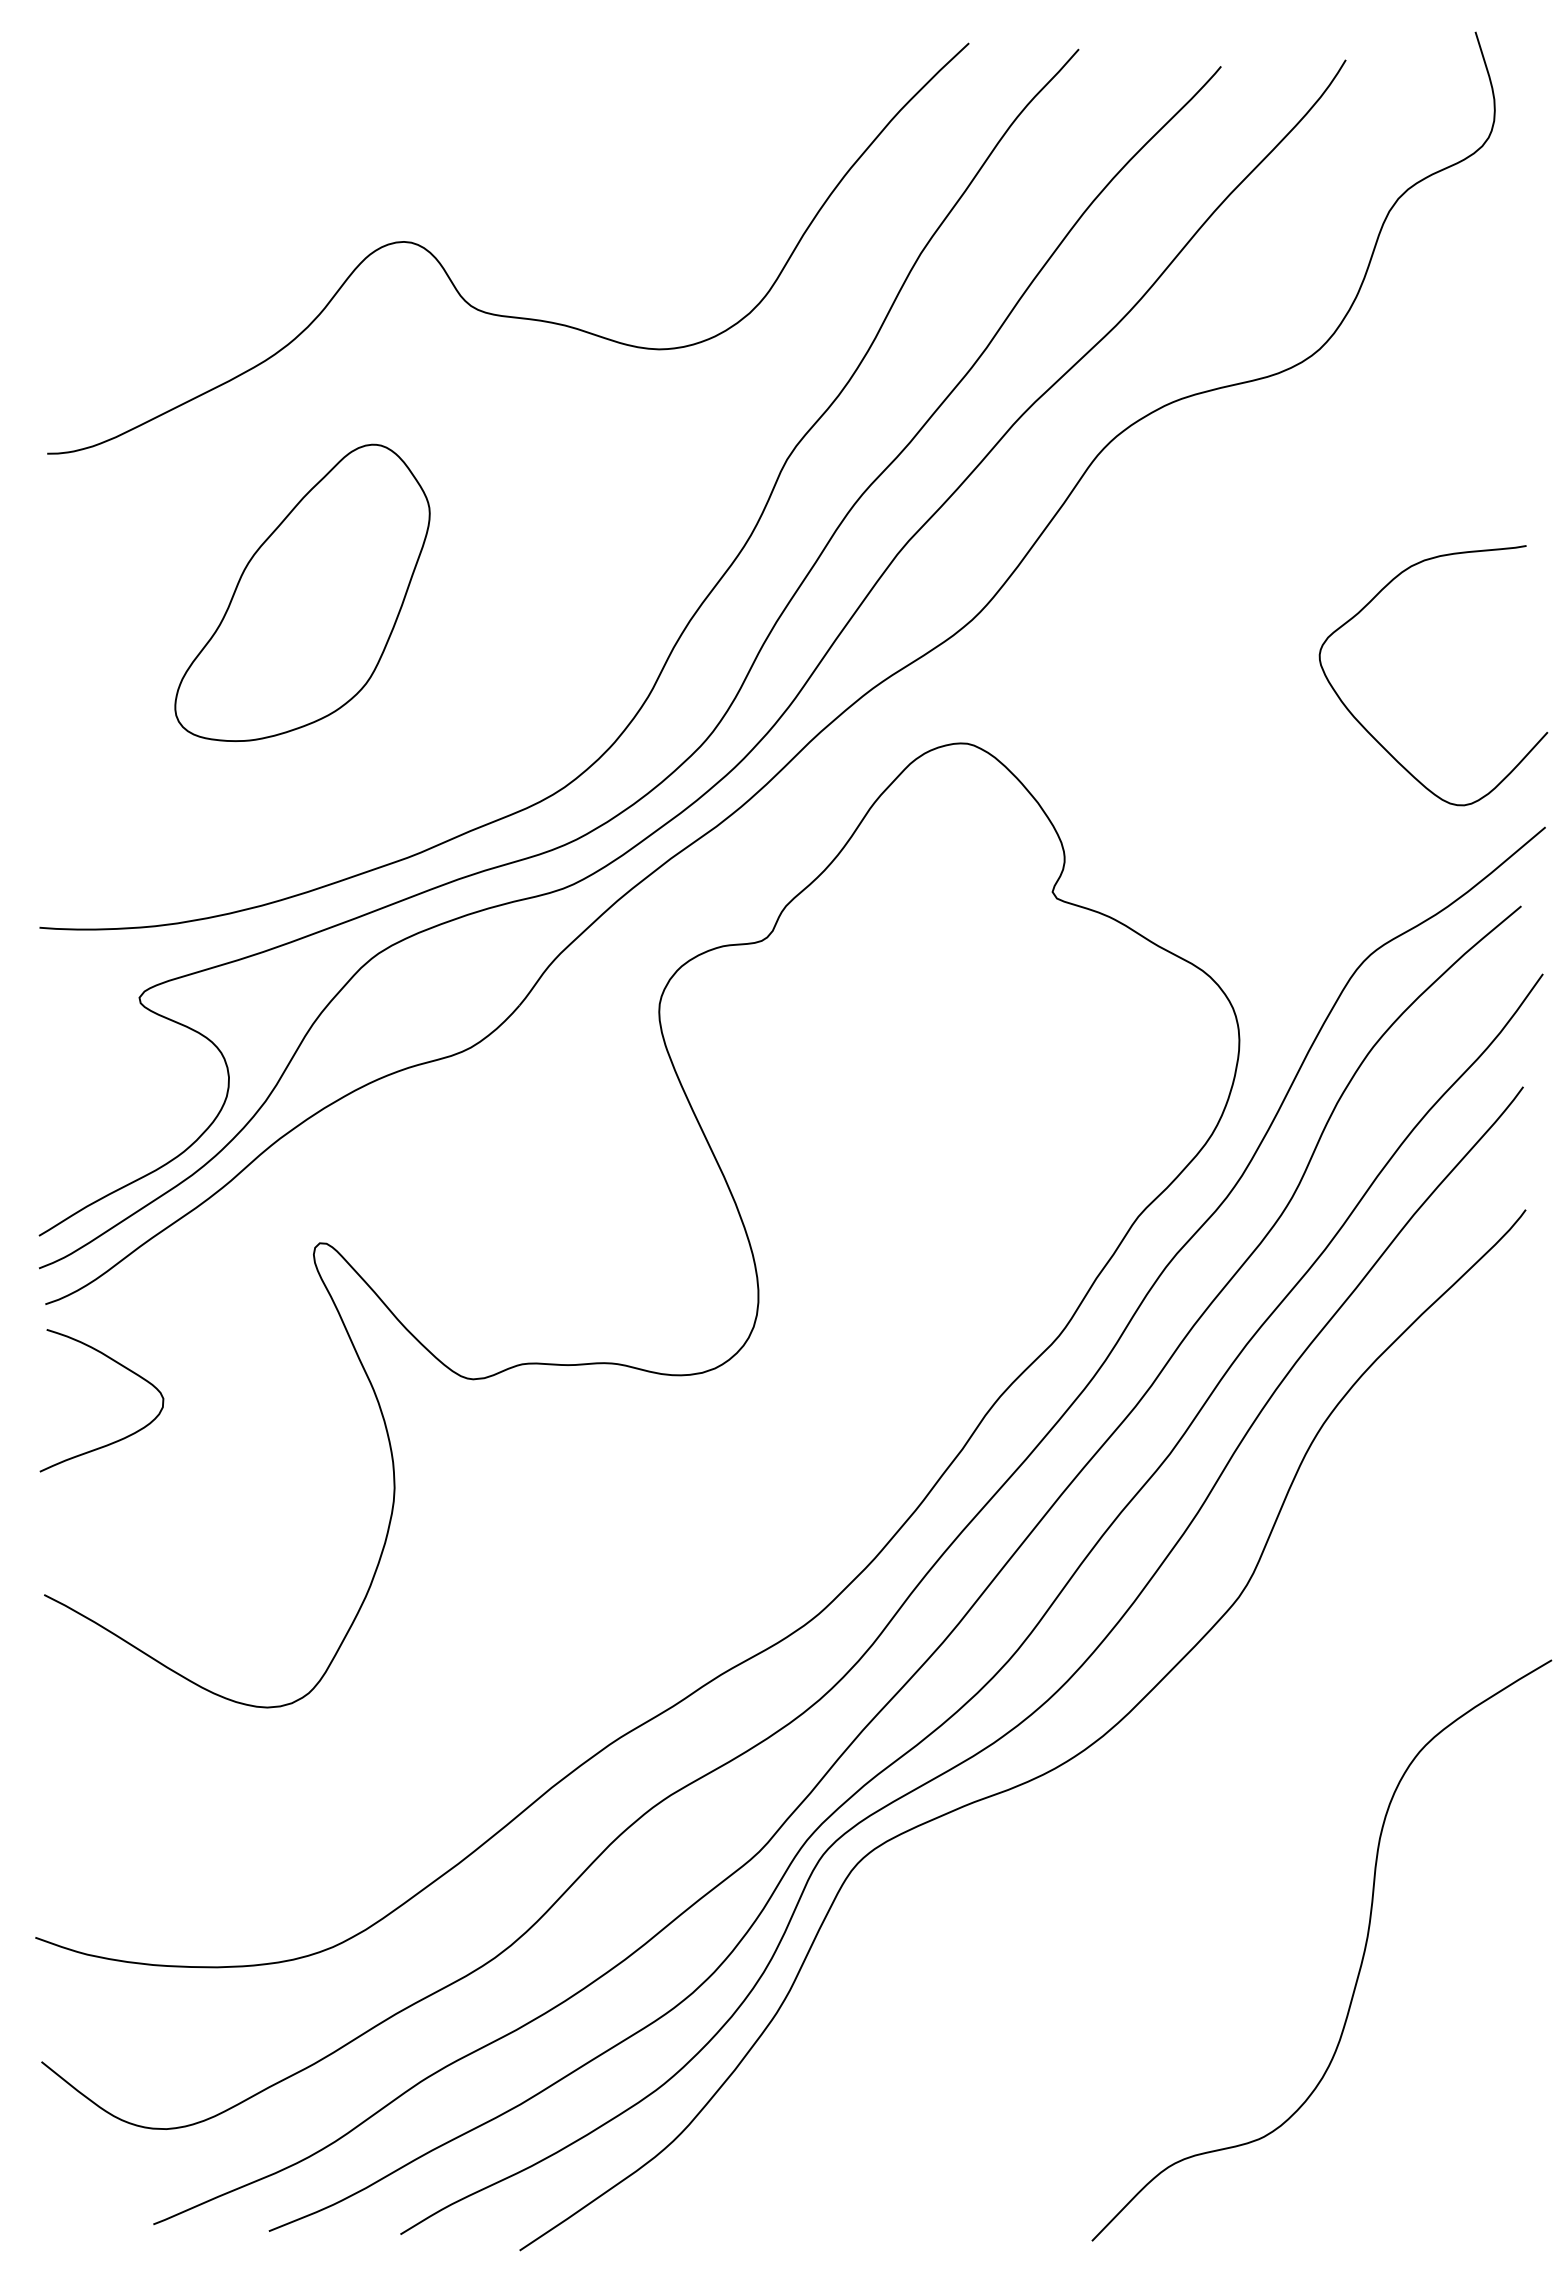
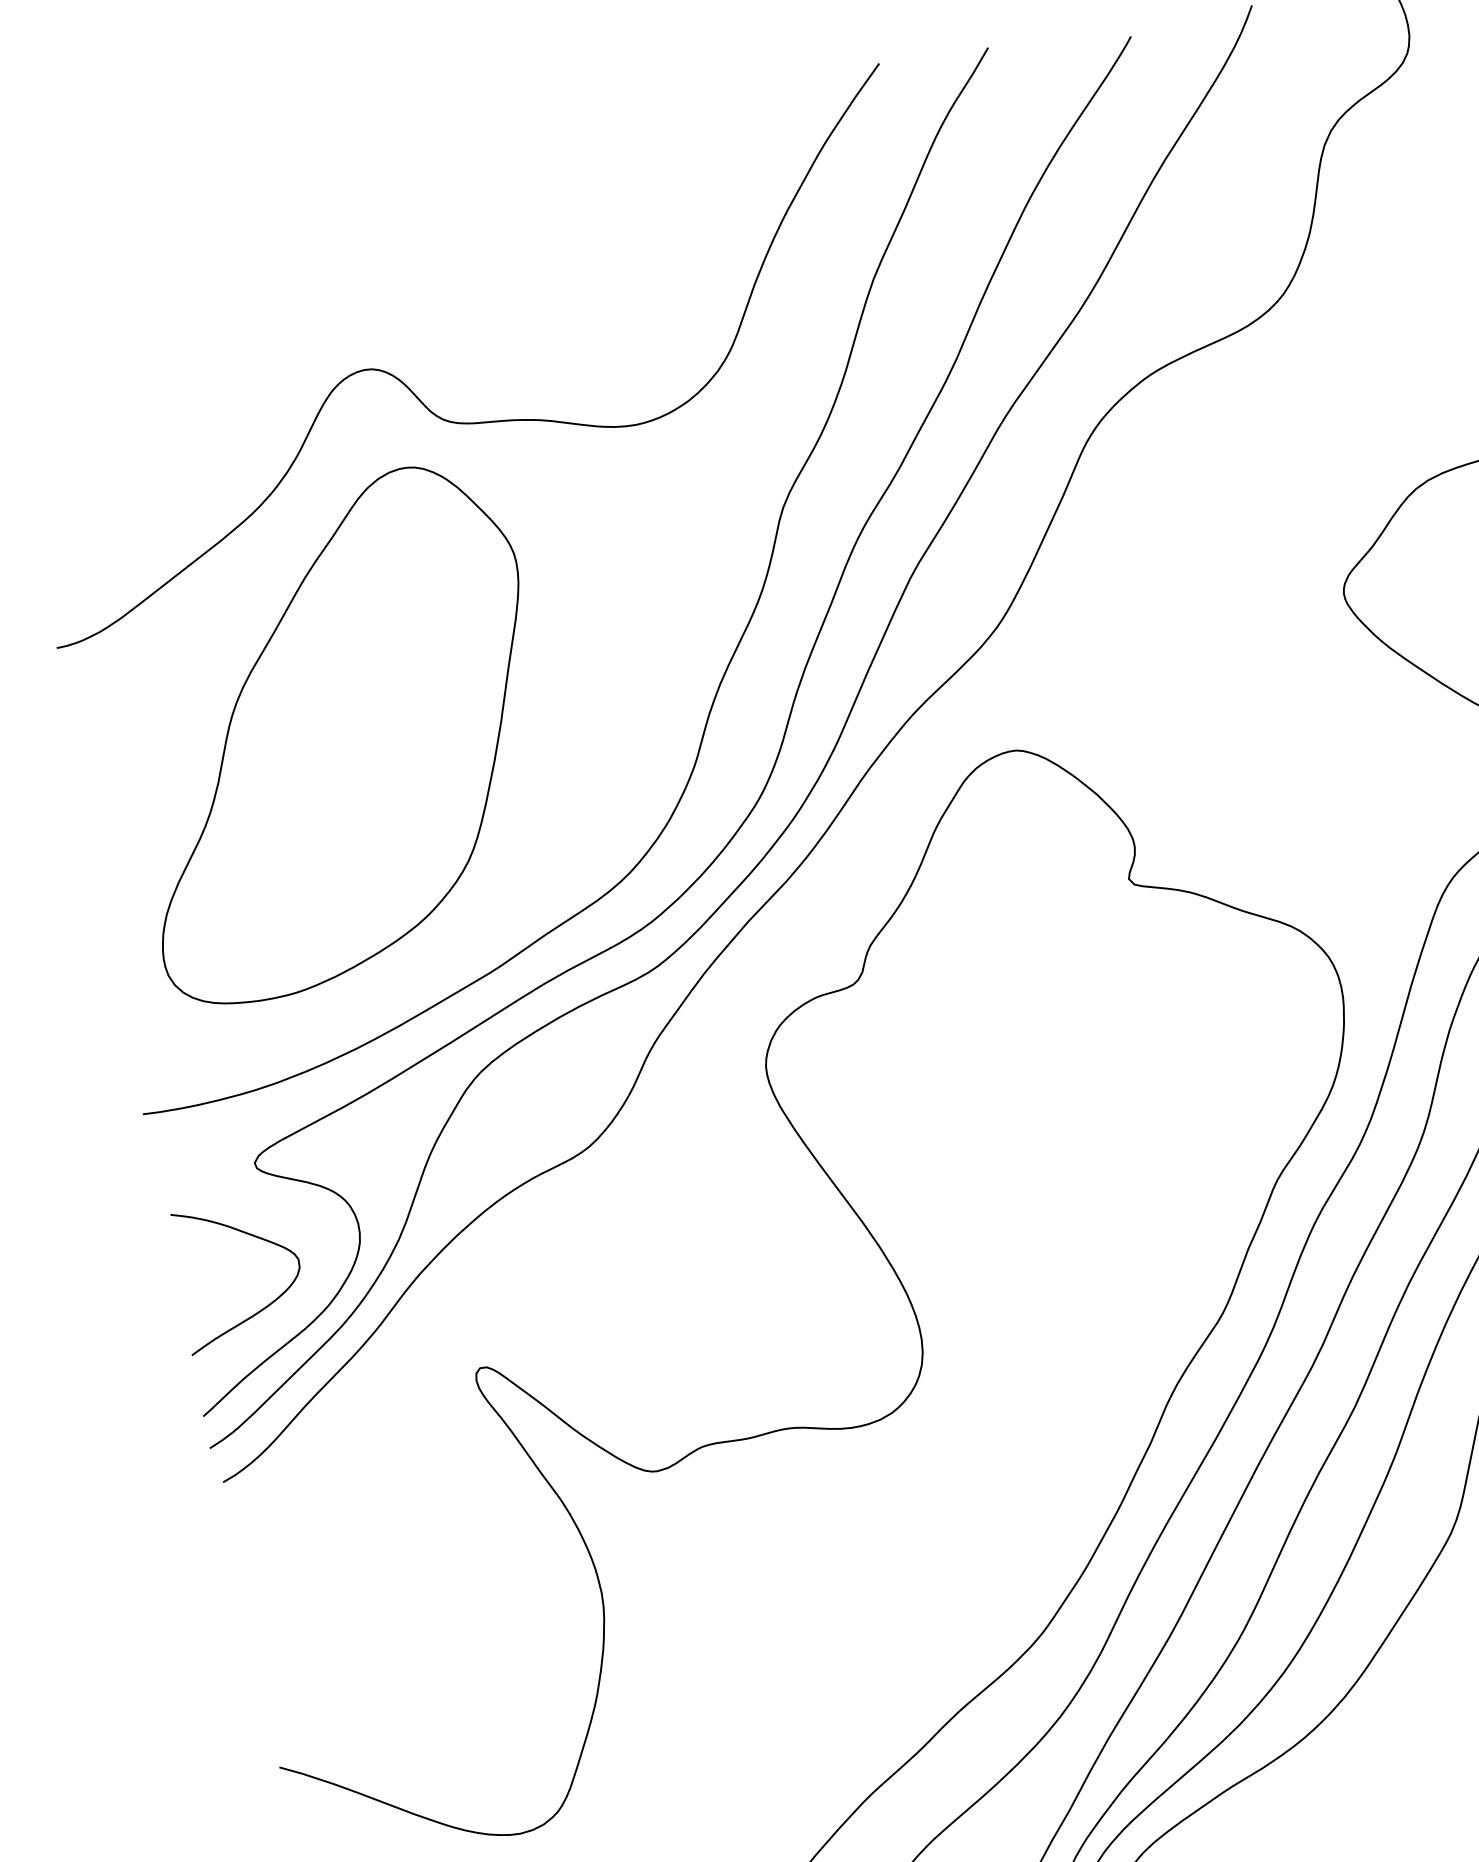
part: (302, 592) -> (334, 733), size x1.67
curve: (121, 1366) -> (251, 1236), moved

